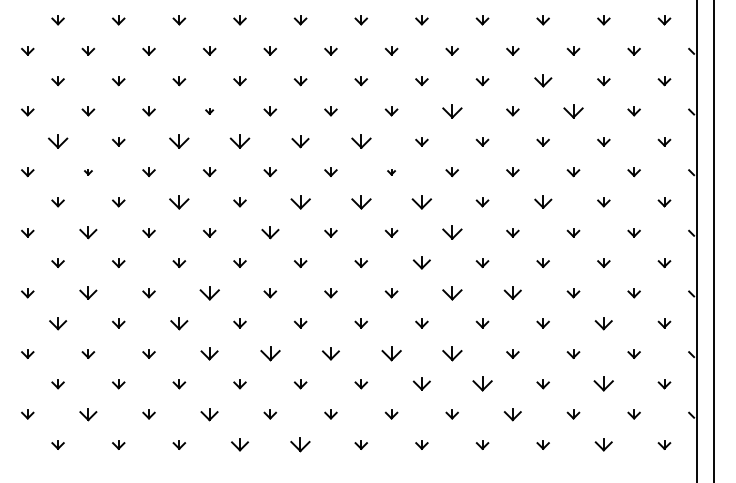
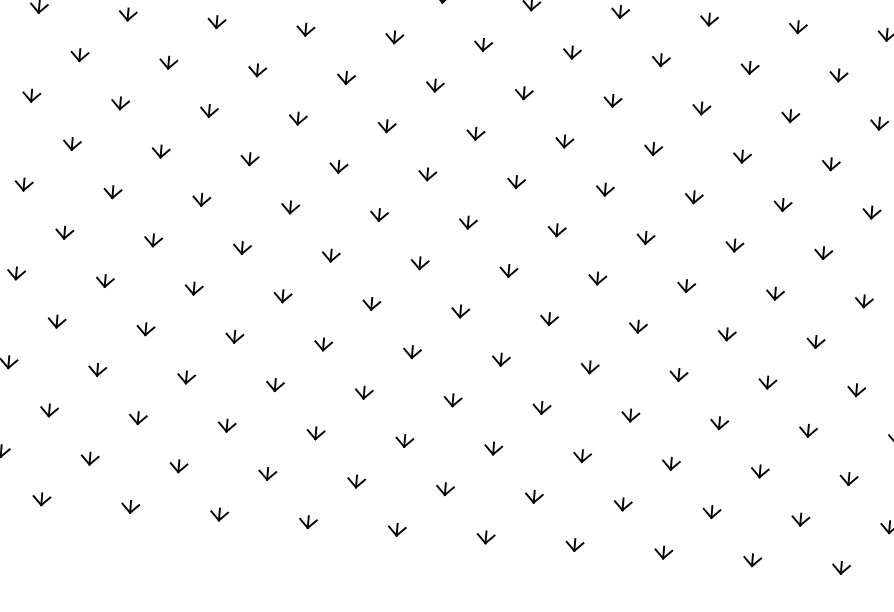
part: (542, 81) -> (797, 27), size x0.71
part: (209, 111) -> (305, 30), size x1.67
part: (451, 111) -> (659, 60), size x0.62
part: (573, 111) -> (838, 75), size x0.62
part: (57, 141) -> (78, 54), size x0.62
part: (179, 141) -> (257, 70), size x0.62
part: (239, 141) -> (345, 77), size x0.62
part: (300, 141) -> (434, 85), size x0.71
part: (360, 141) -> (522, 92), size x0.62
part: (88, 172) -> (120, 104), size x1.67
part: (391, 172) -> (564, 142), size x1.67
part: (179, 202) -> (250, 159), size x0.62
part: (300, 202) -> (427, 174), size x0.62
part: (360, 202) -> (515, 182), size x0.62
part: (421, 202) -> (604, 189), size x0.62
part: (542, 202) -> (781, 205), size x0.71
part: (88, 232) -> (112, 192), size x0.71
part: (269, 232) -> (378, 214), size x0.71
part: (451, 232) -> (644, 237), size x0.62
part: (421, 262) -> (597, 277), size x0.71
part: (88, 293) -> (105, 281), size x0.71
part: (209, 293) -> (282, 296), size x0.62
part: (451, 293) -> (637, 327), size x0.62
part: (512, 293) -> (726, 334), size x0.71
part: (57, 323) -> (56, 321), size x0.71
part: (179, 323) -> (234, 336), size x0.71
part: (603, 323) -> (856, 390), size x0.71
part: (209, 353) -> (275, 384), size x0.71
part: (269, 353) -> (362, 392), size x0.62
part: (330, 353) -> (452, 399), size x0.71
part: (391, 353) -> (541, 407), size x0.62
part: (451, 353) -> (629, 414), size x0.62
part: (421, 384) -> (581, 456), size x0.71
part: (482, 384) -> (671, 464), size x0.62
part: (603, 384) -> (848, 479), size x0.62
part: (88, 414) -> (90, 458), size x0.71
part: (209, 414) -> (267, 473), size x0.71
part: (512, 414) -> (711, 511), size x0.71
part: (239, 444) -> (307, 521), size x0.71
part: (300, 444) -> (396, 529), size x0.62
part: (603, 444) -> (840, 567), size x0.71

